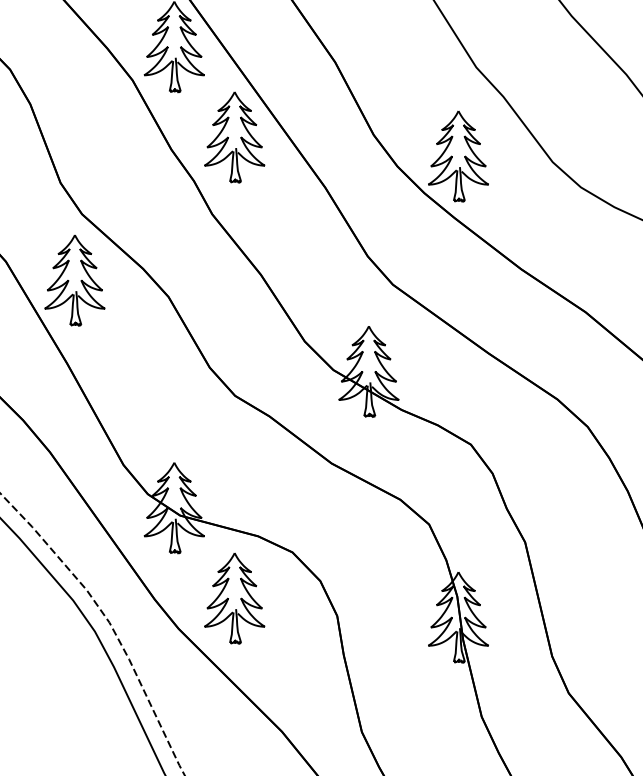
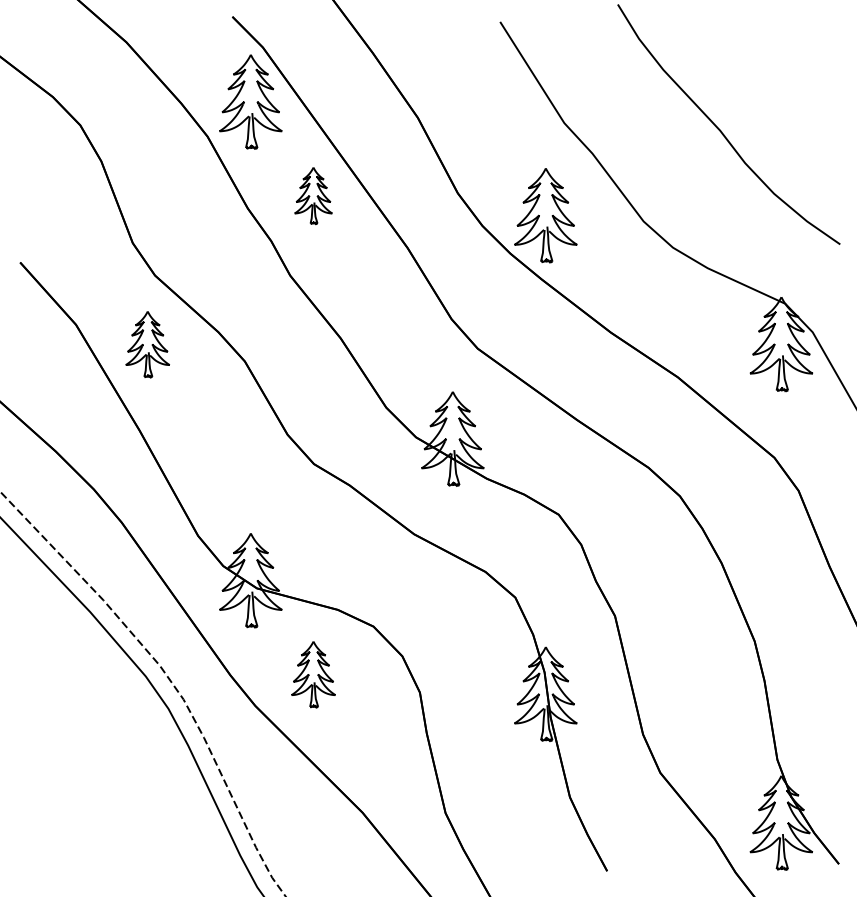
part: (234, 137) -> (313, 195), size x0.6
part: (74, 280) -> (147, 344), size x0.7
part: (234, 598) -> (313, 674), size x0.7

